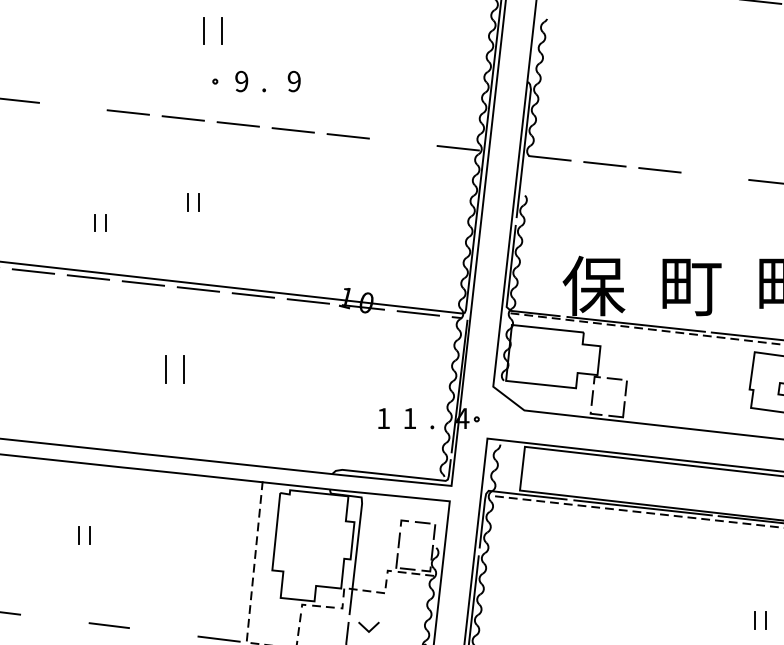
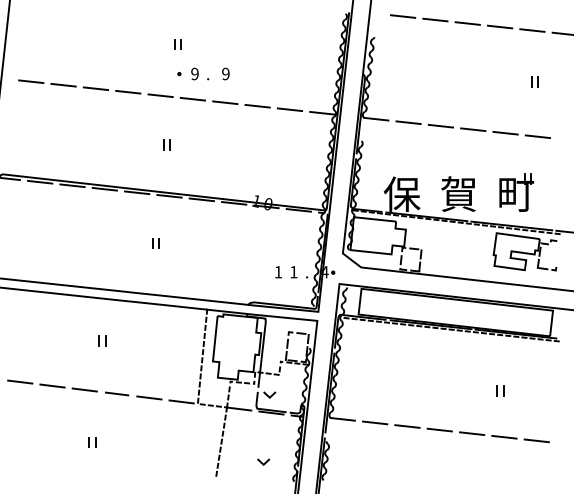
part: (212, 31) -> (177, 44), size x0.62
line: (72, 106) -> (95, 88), added
line: (402, 141) -> (289, 109), added
line: (715, 175) -> (473, 129), added
part: (99, 221) -> (111, 156), removed
text: (691, 284) -> (459, 193), 町 -> 賀
part: (174, 369) -> (155, 243), size x0.62
line: (53, 617) -> (84, 389), added
line: (164, 631) -> (149, 397), added

